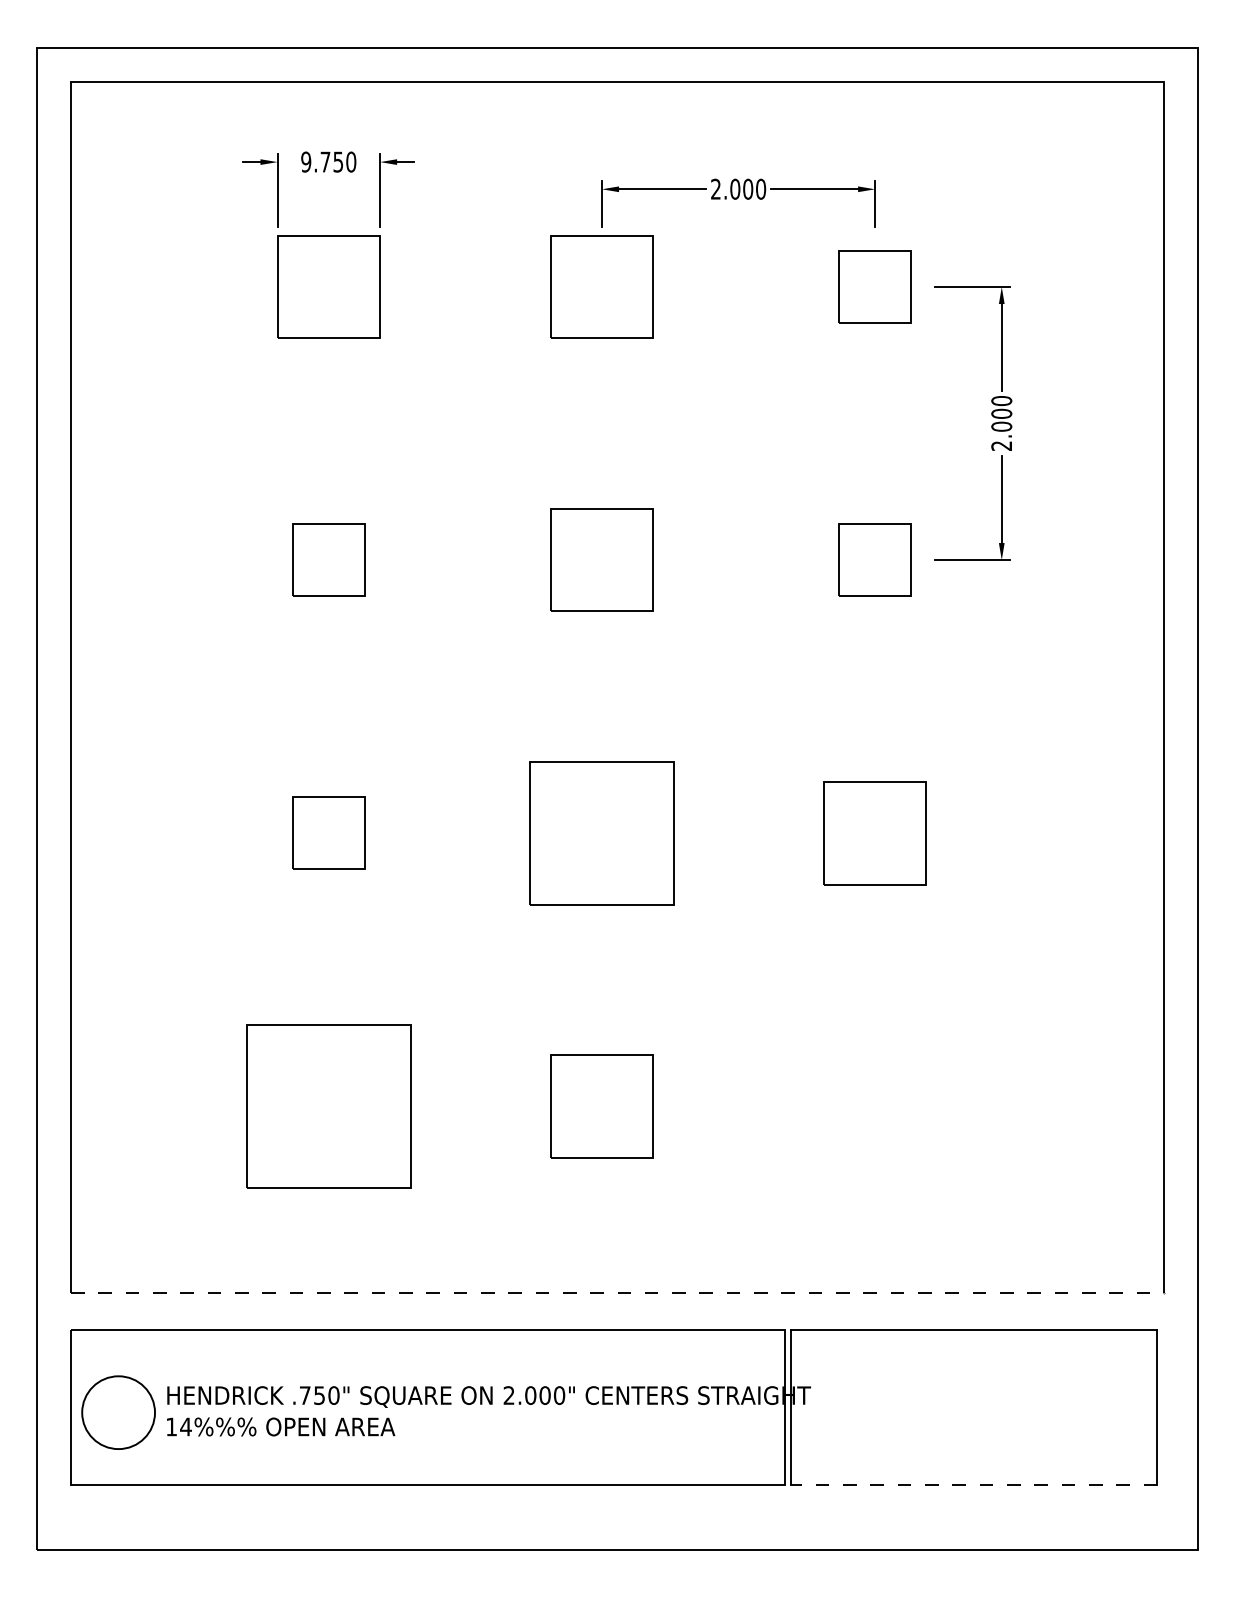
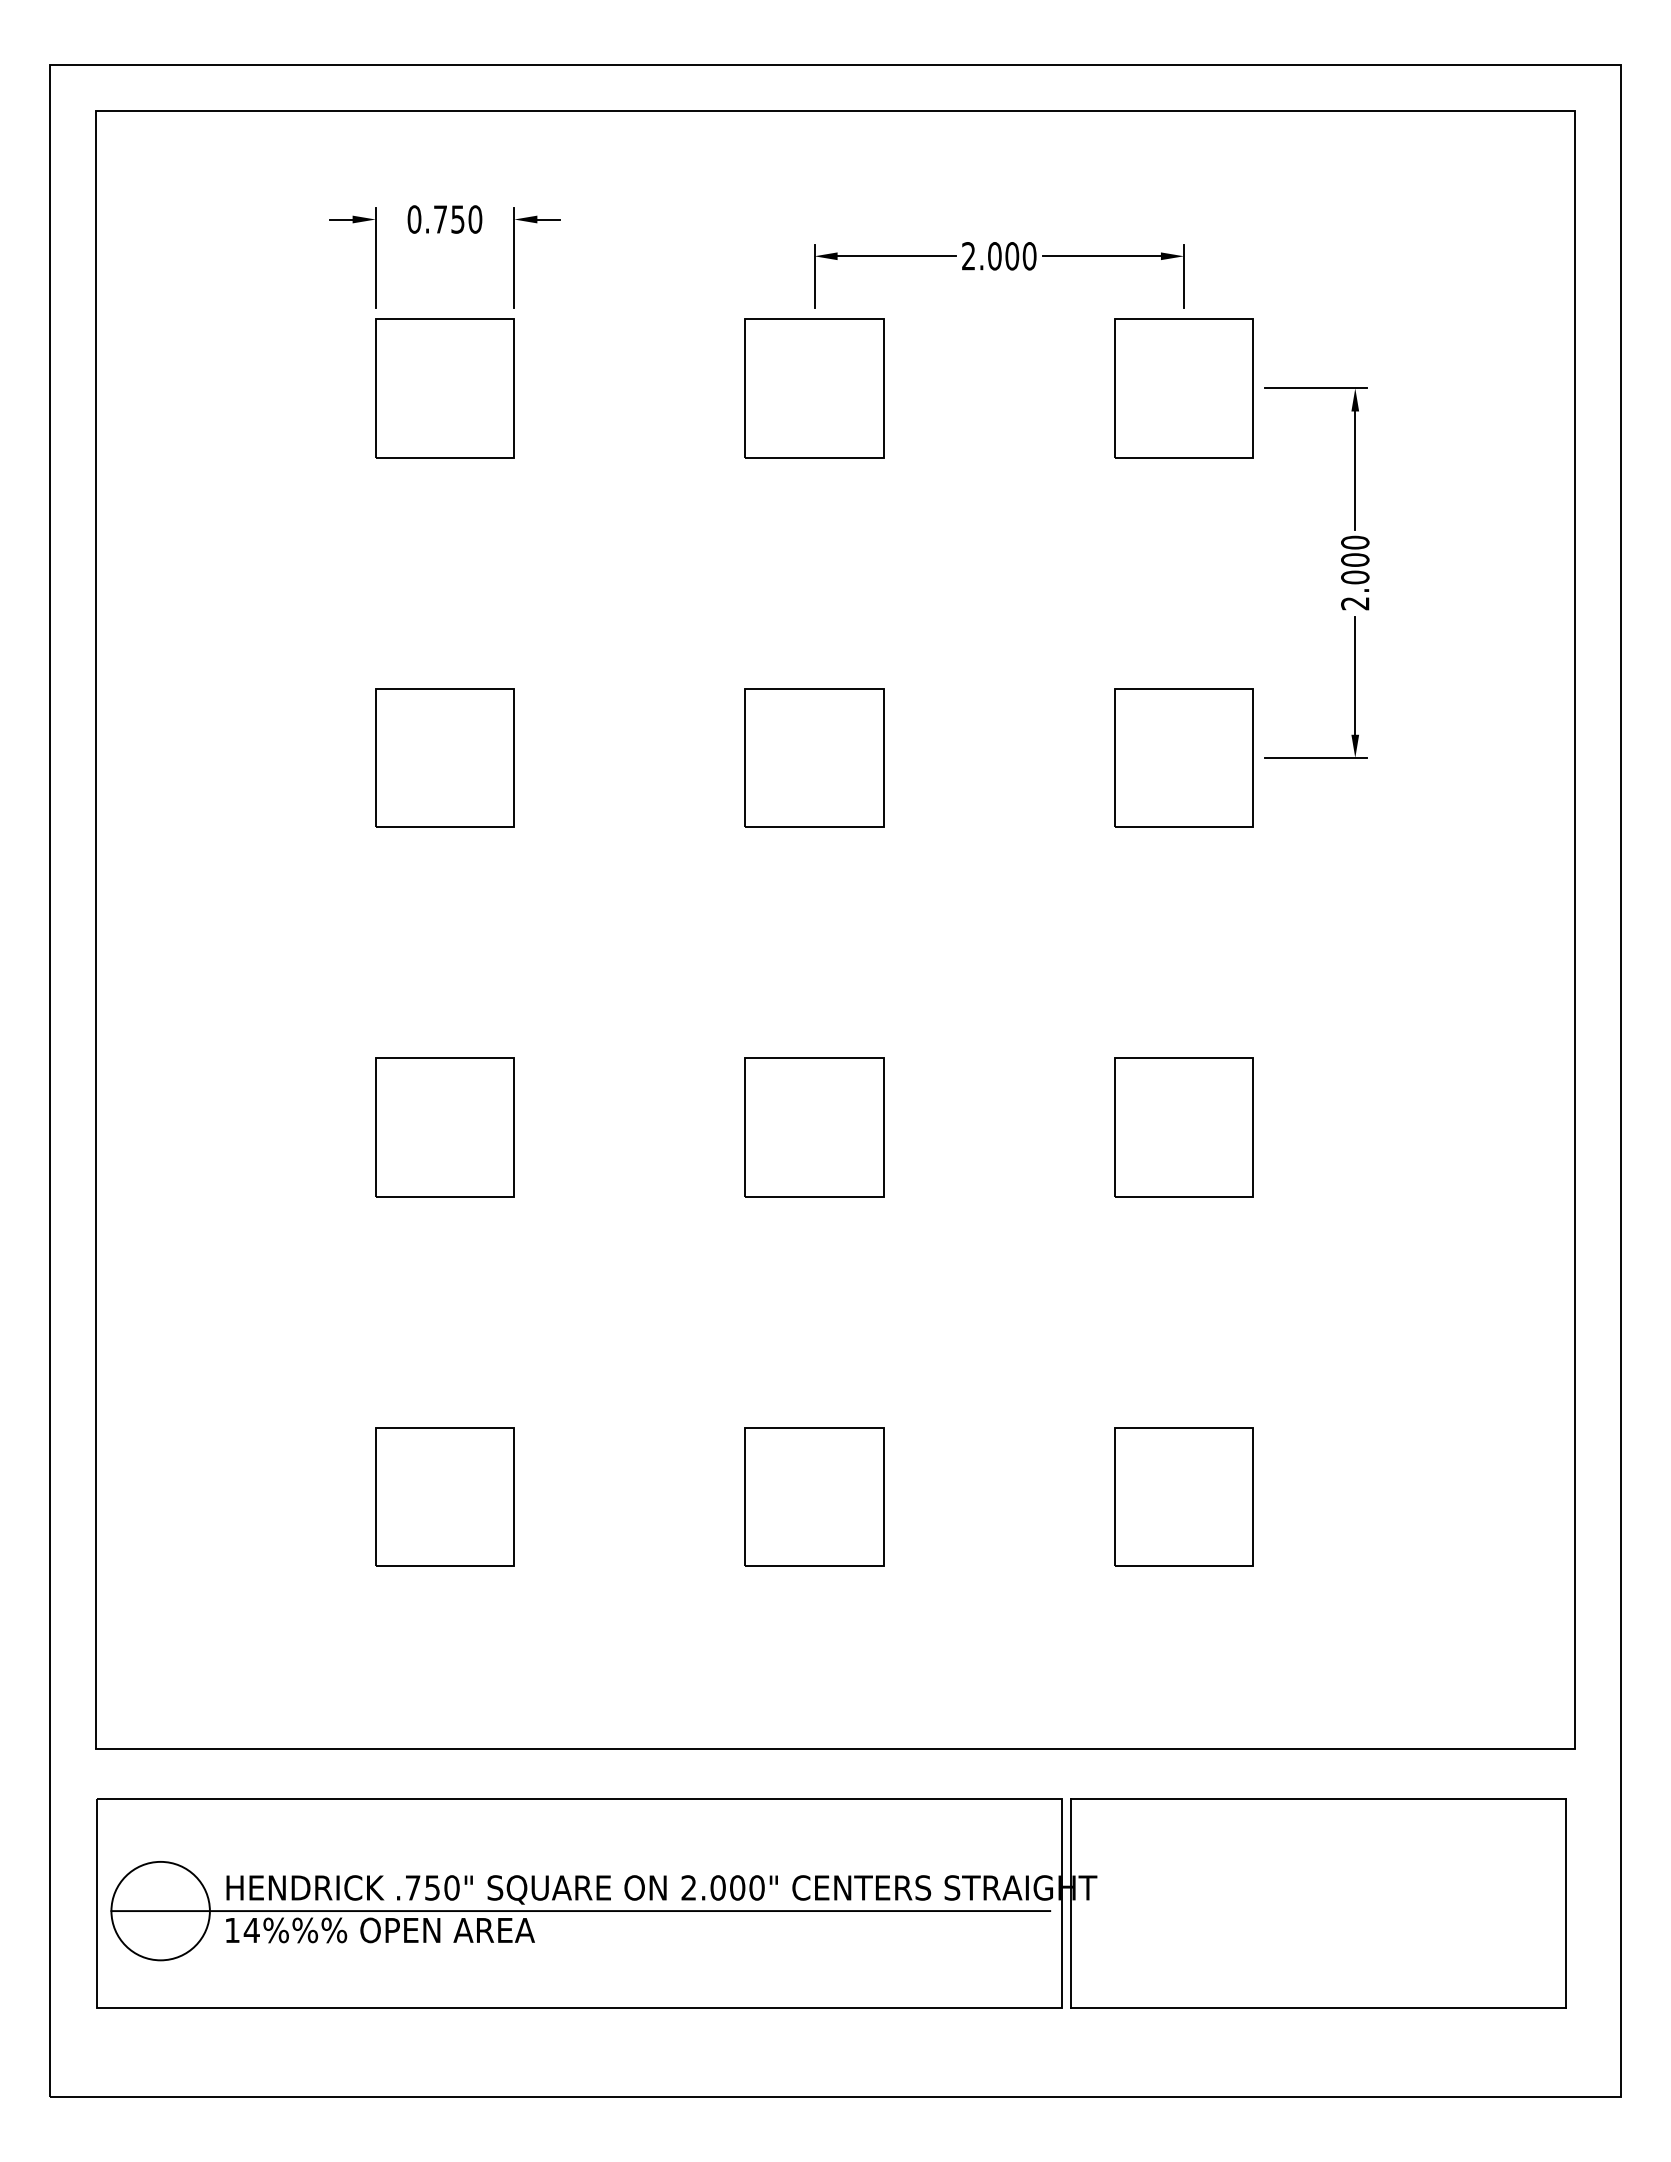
text: (306, 162) -> (414, 219), 9.750 -> 0.750
part: (874, 287) -> (1183, 388), size x1.43
part: (328, 559) -> (444, 757), size x1.43
part: (874, 559) -> (1183, 757), size x1.43
part: (328, 833) -> (444, 1127), size x1.43
part: (601, 833) -> (814, 1127), size x0.71
part: (328, 1106) -> (444, 1496), size x0.62
part: (874, 1106) -> (1183, 1496), added
line: (618, 1293) -> (836, 1749), dashed -> solid
line: (428, 1412) -> (580, 1911), added
line: (973, 1484) -> (1317, 2008), dashed -> solid

